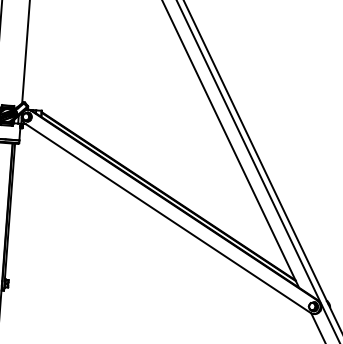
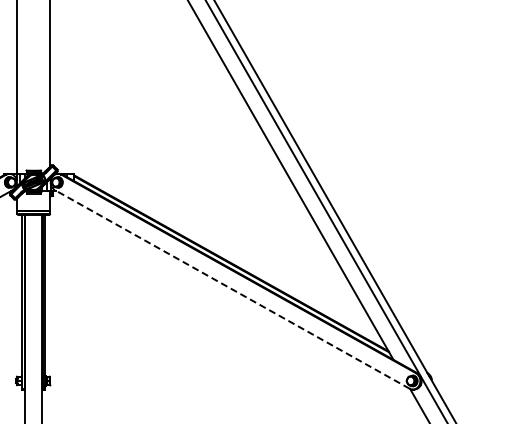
line: (167, 218) -> (231, 289), solid -> dashed

